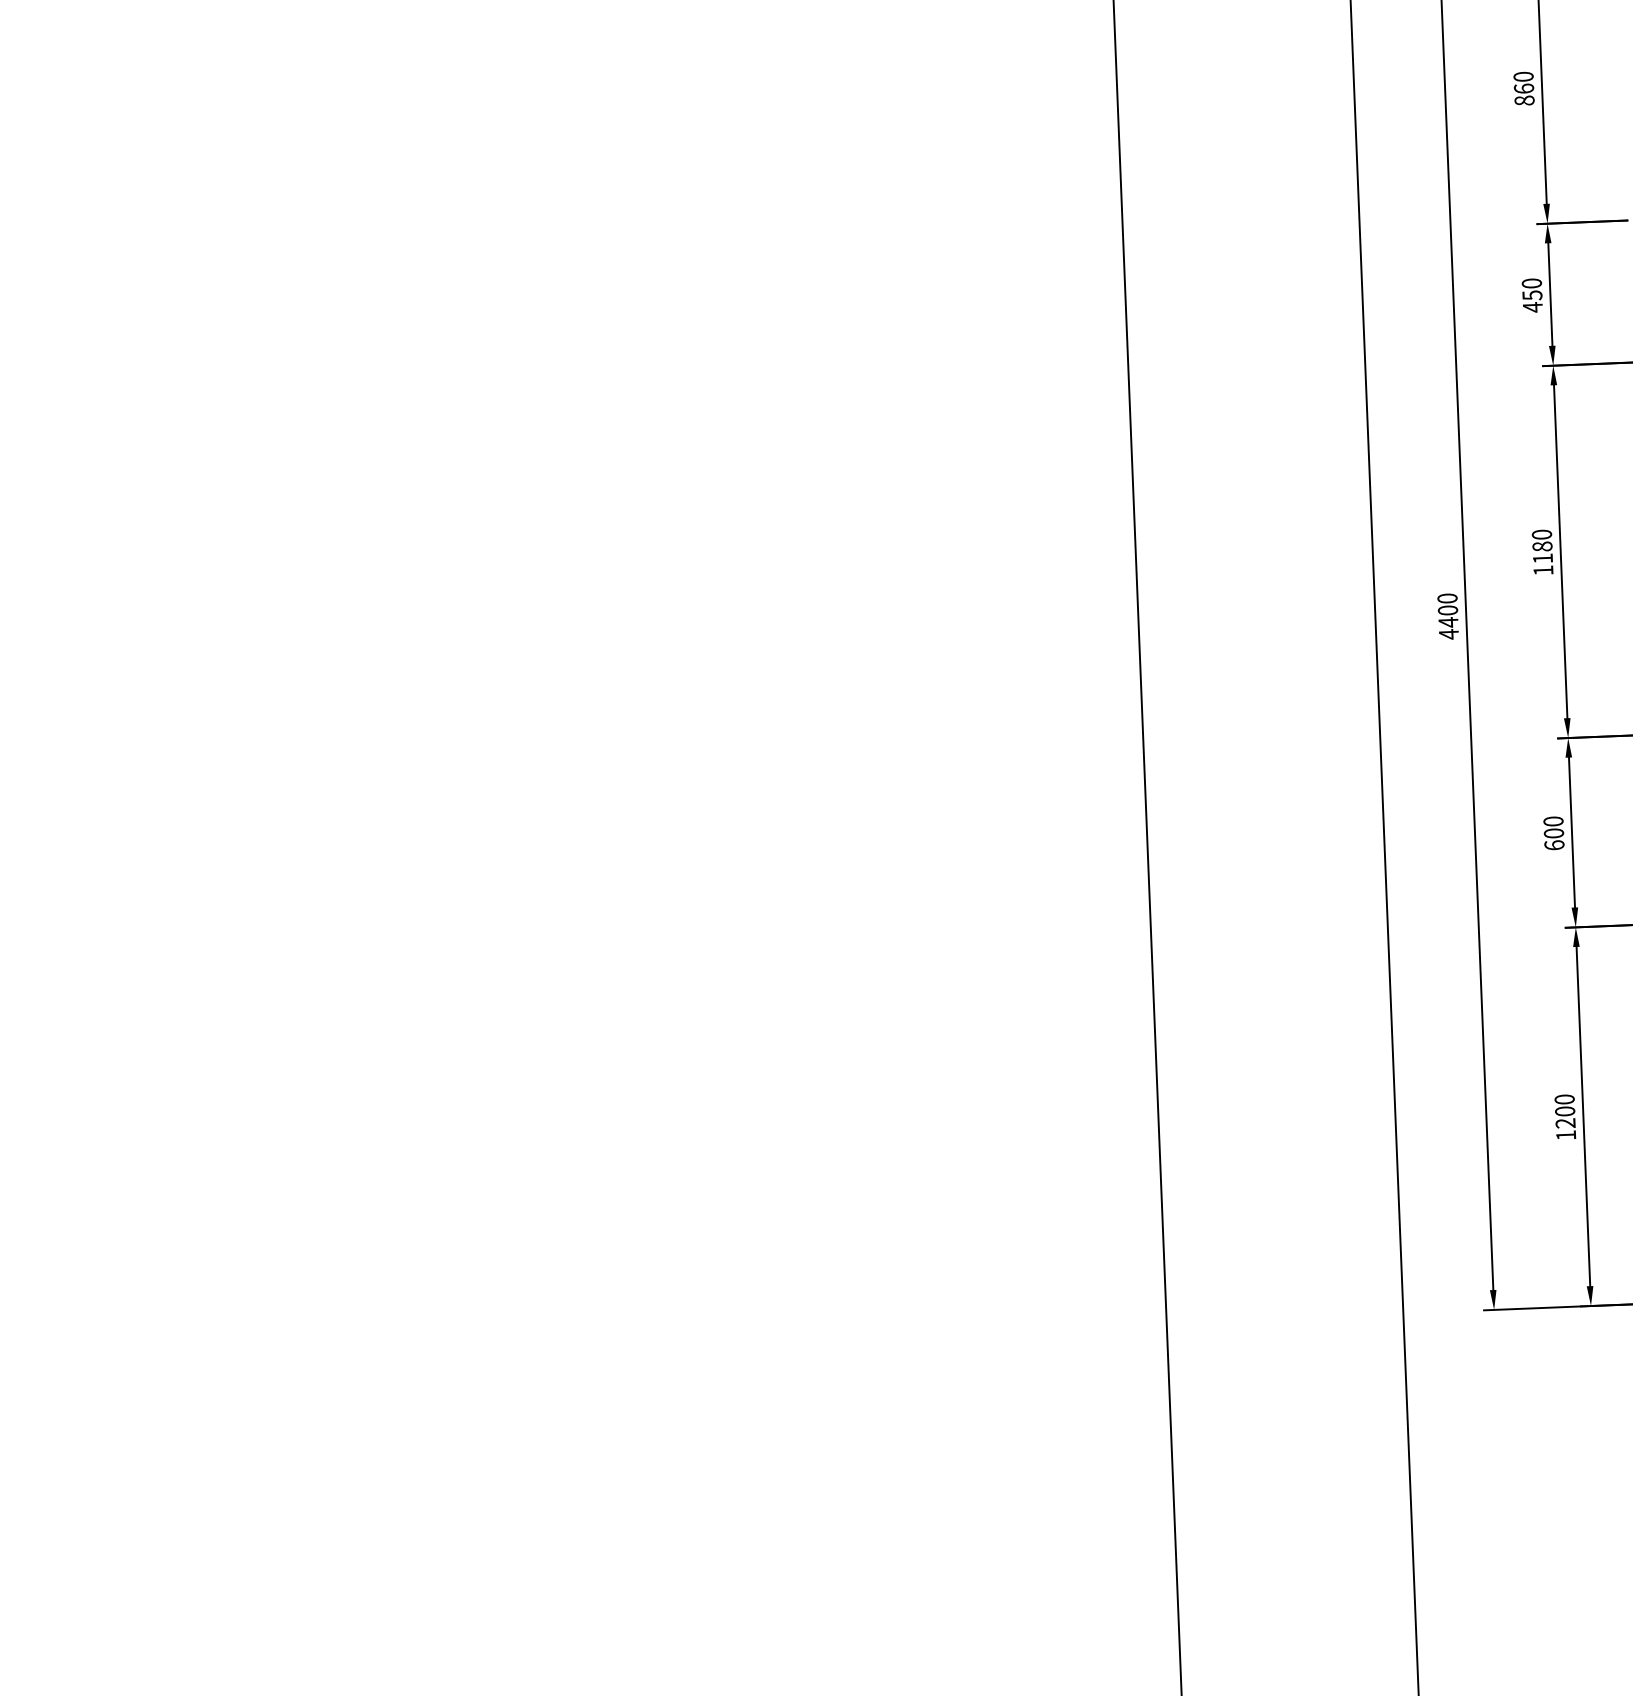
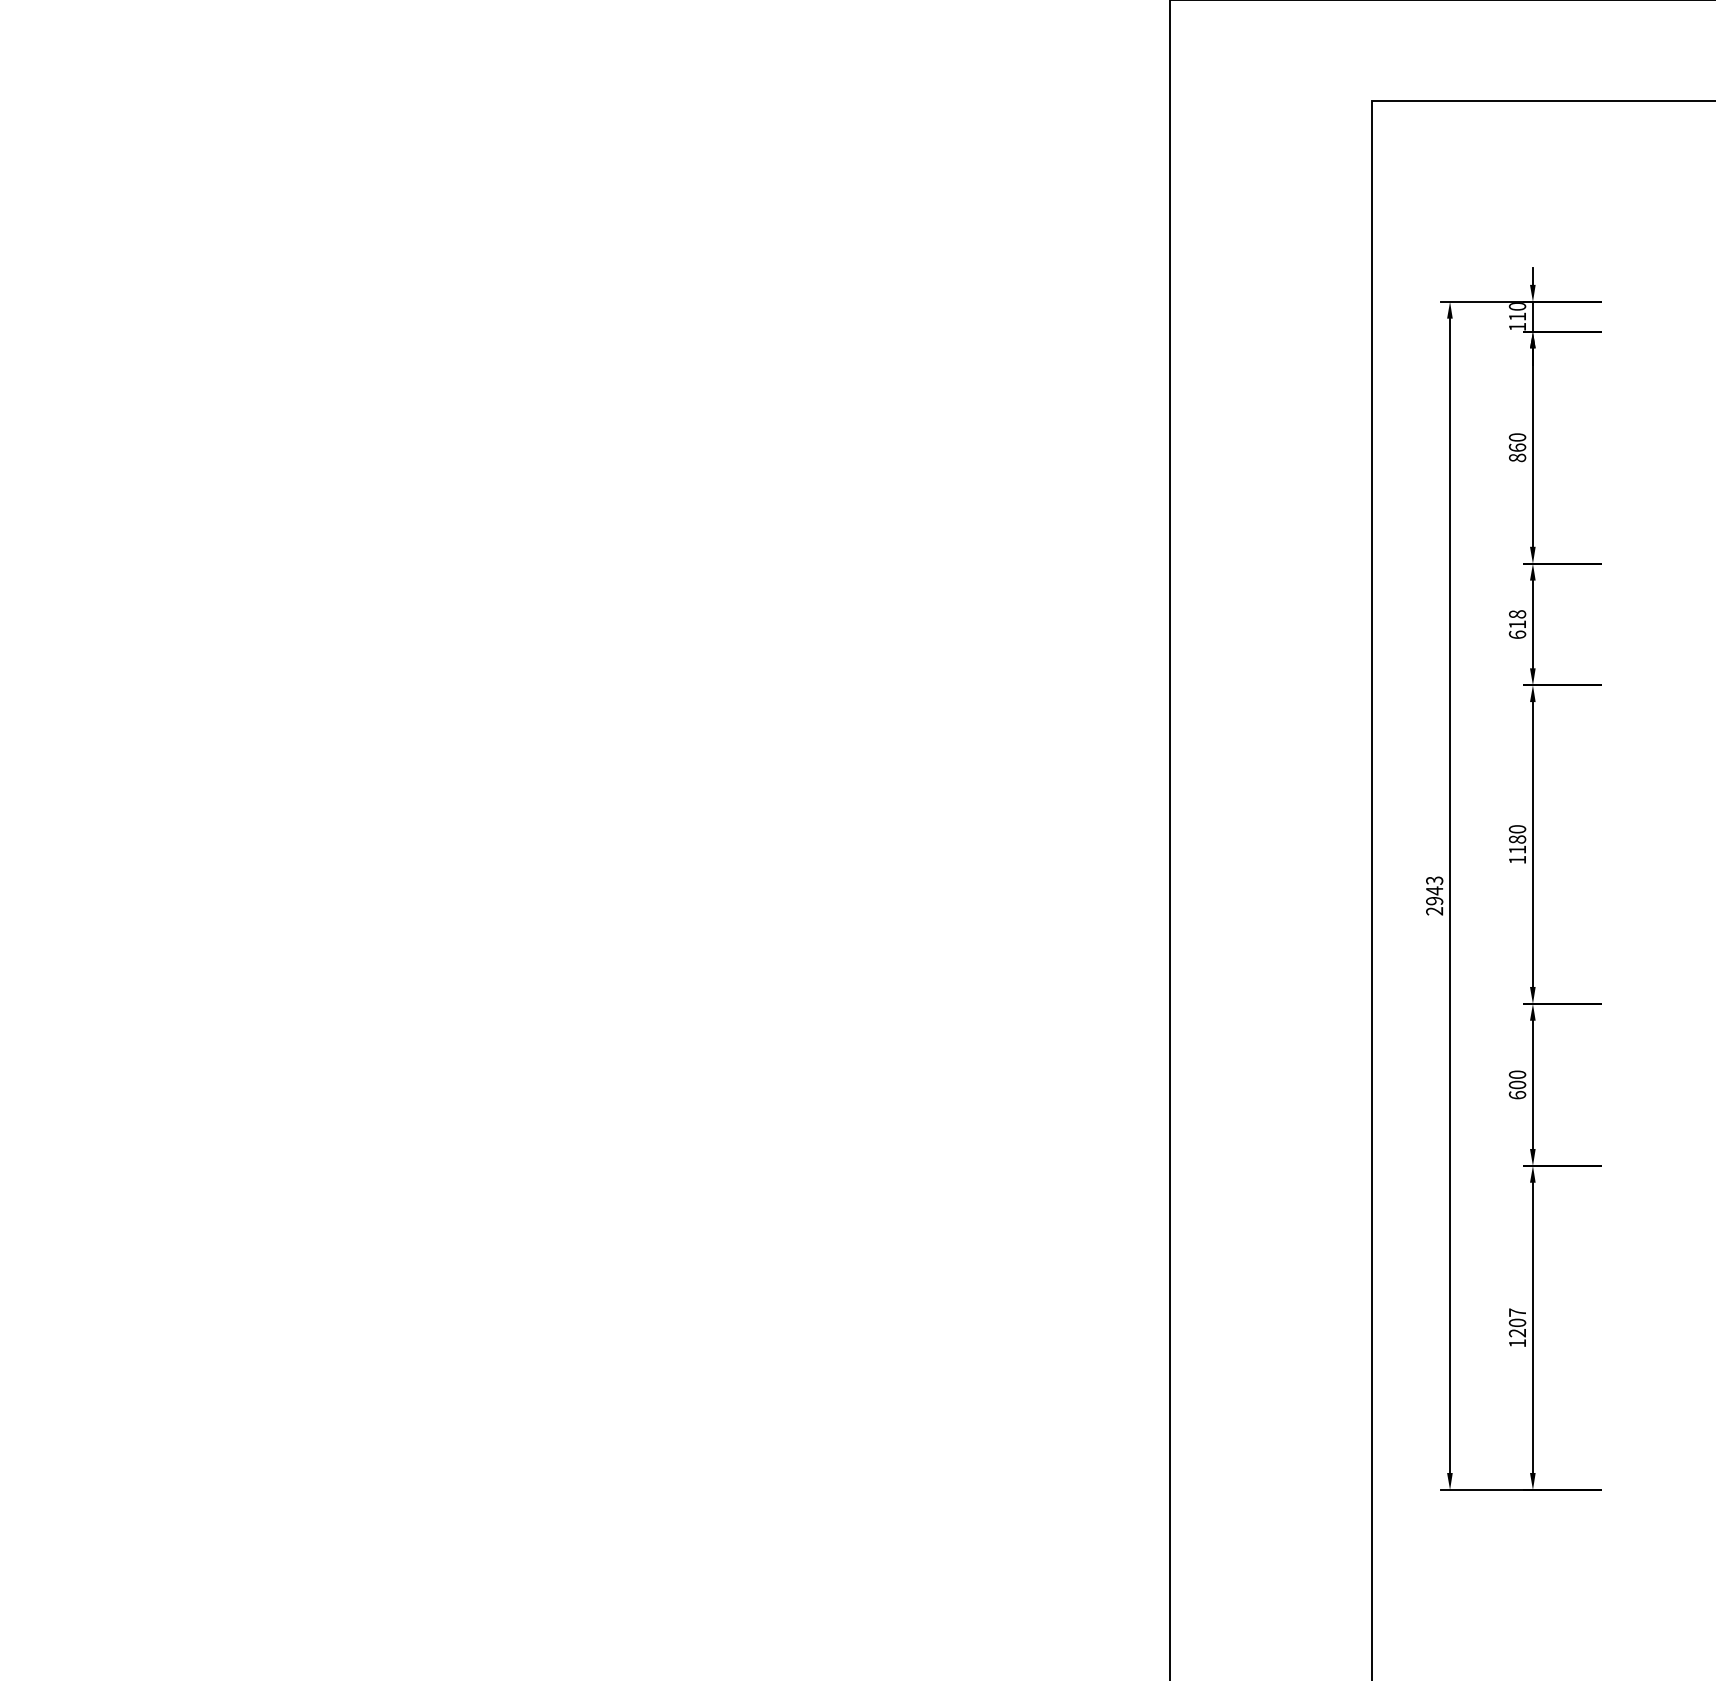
text: (1532, 295) -> (1517, 624), 450 -> 618
text: (1448, 615) -> (1434, 895), 4400 -> 2943
text: (1564, 1099) -> (1517, 1312), 1200 -> 1207

